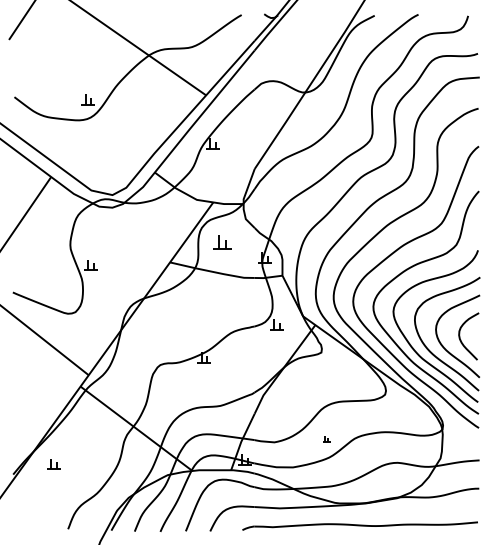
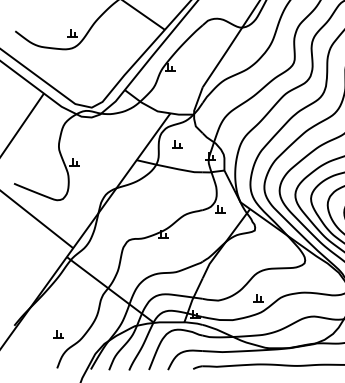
part: (221, 242) -> (176, 144), size x0.71
part: (326, 439) -> (258, 298), size x1.67
part: (53, 464) -> (58, 334), moved

